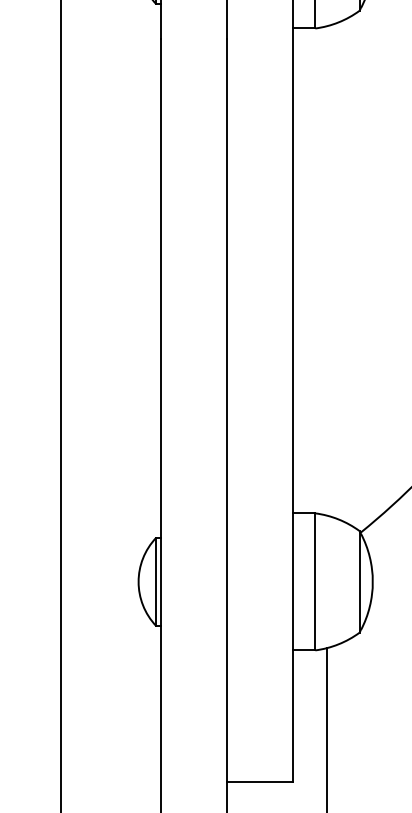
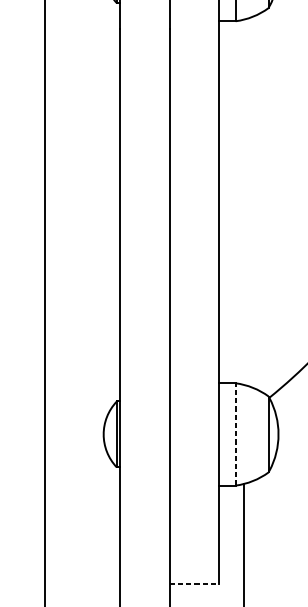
line: (315, 581) -> (235, 434), solid -> dashed
line: (260, 781) -> (194, 583), solid -> dashed

